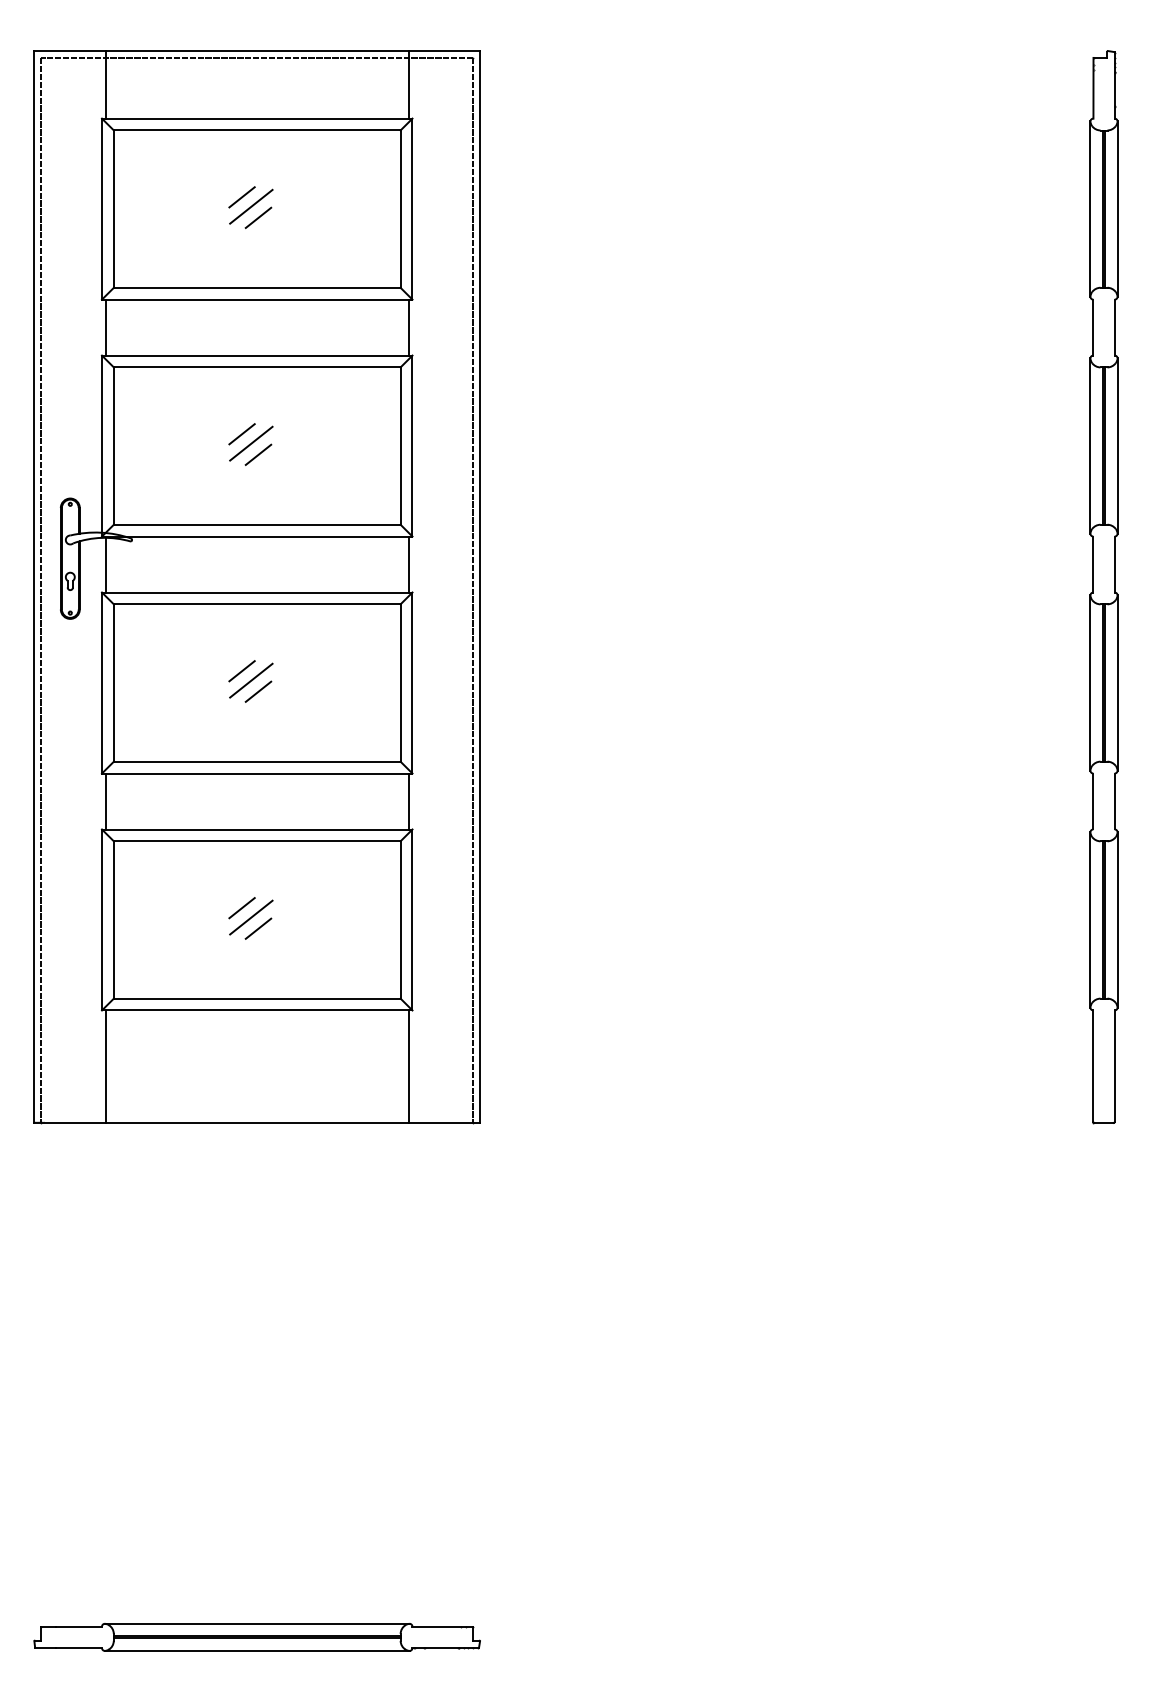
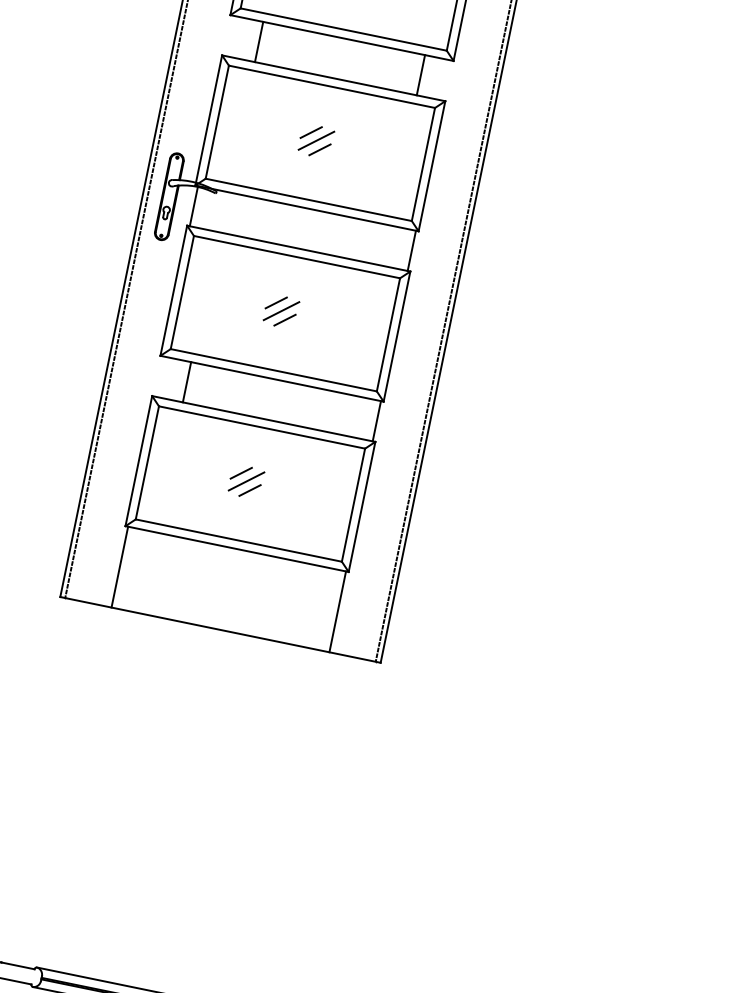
line: (105, 327) -> (258, 41), moved
line: (408, 327) -> (420, 75), moved
line: (105, 801) -> (186, 382), moved

